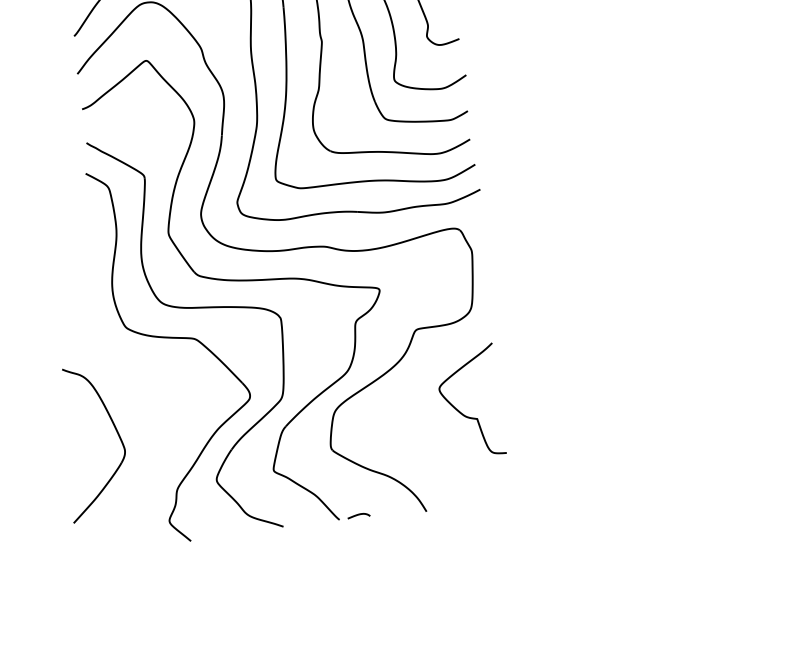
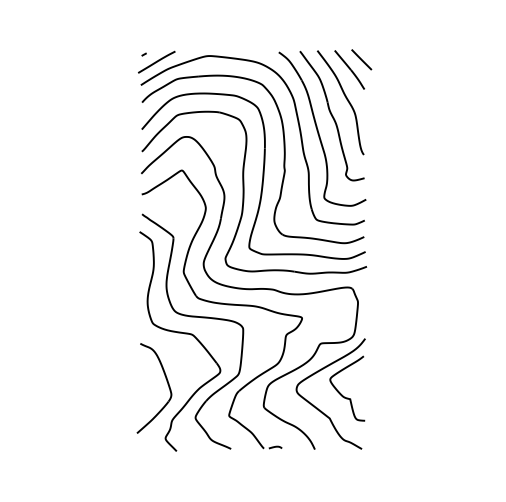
part: (116, 434) -> (167, 384), moved
curve: (421, 437) -> (316, 406), added

